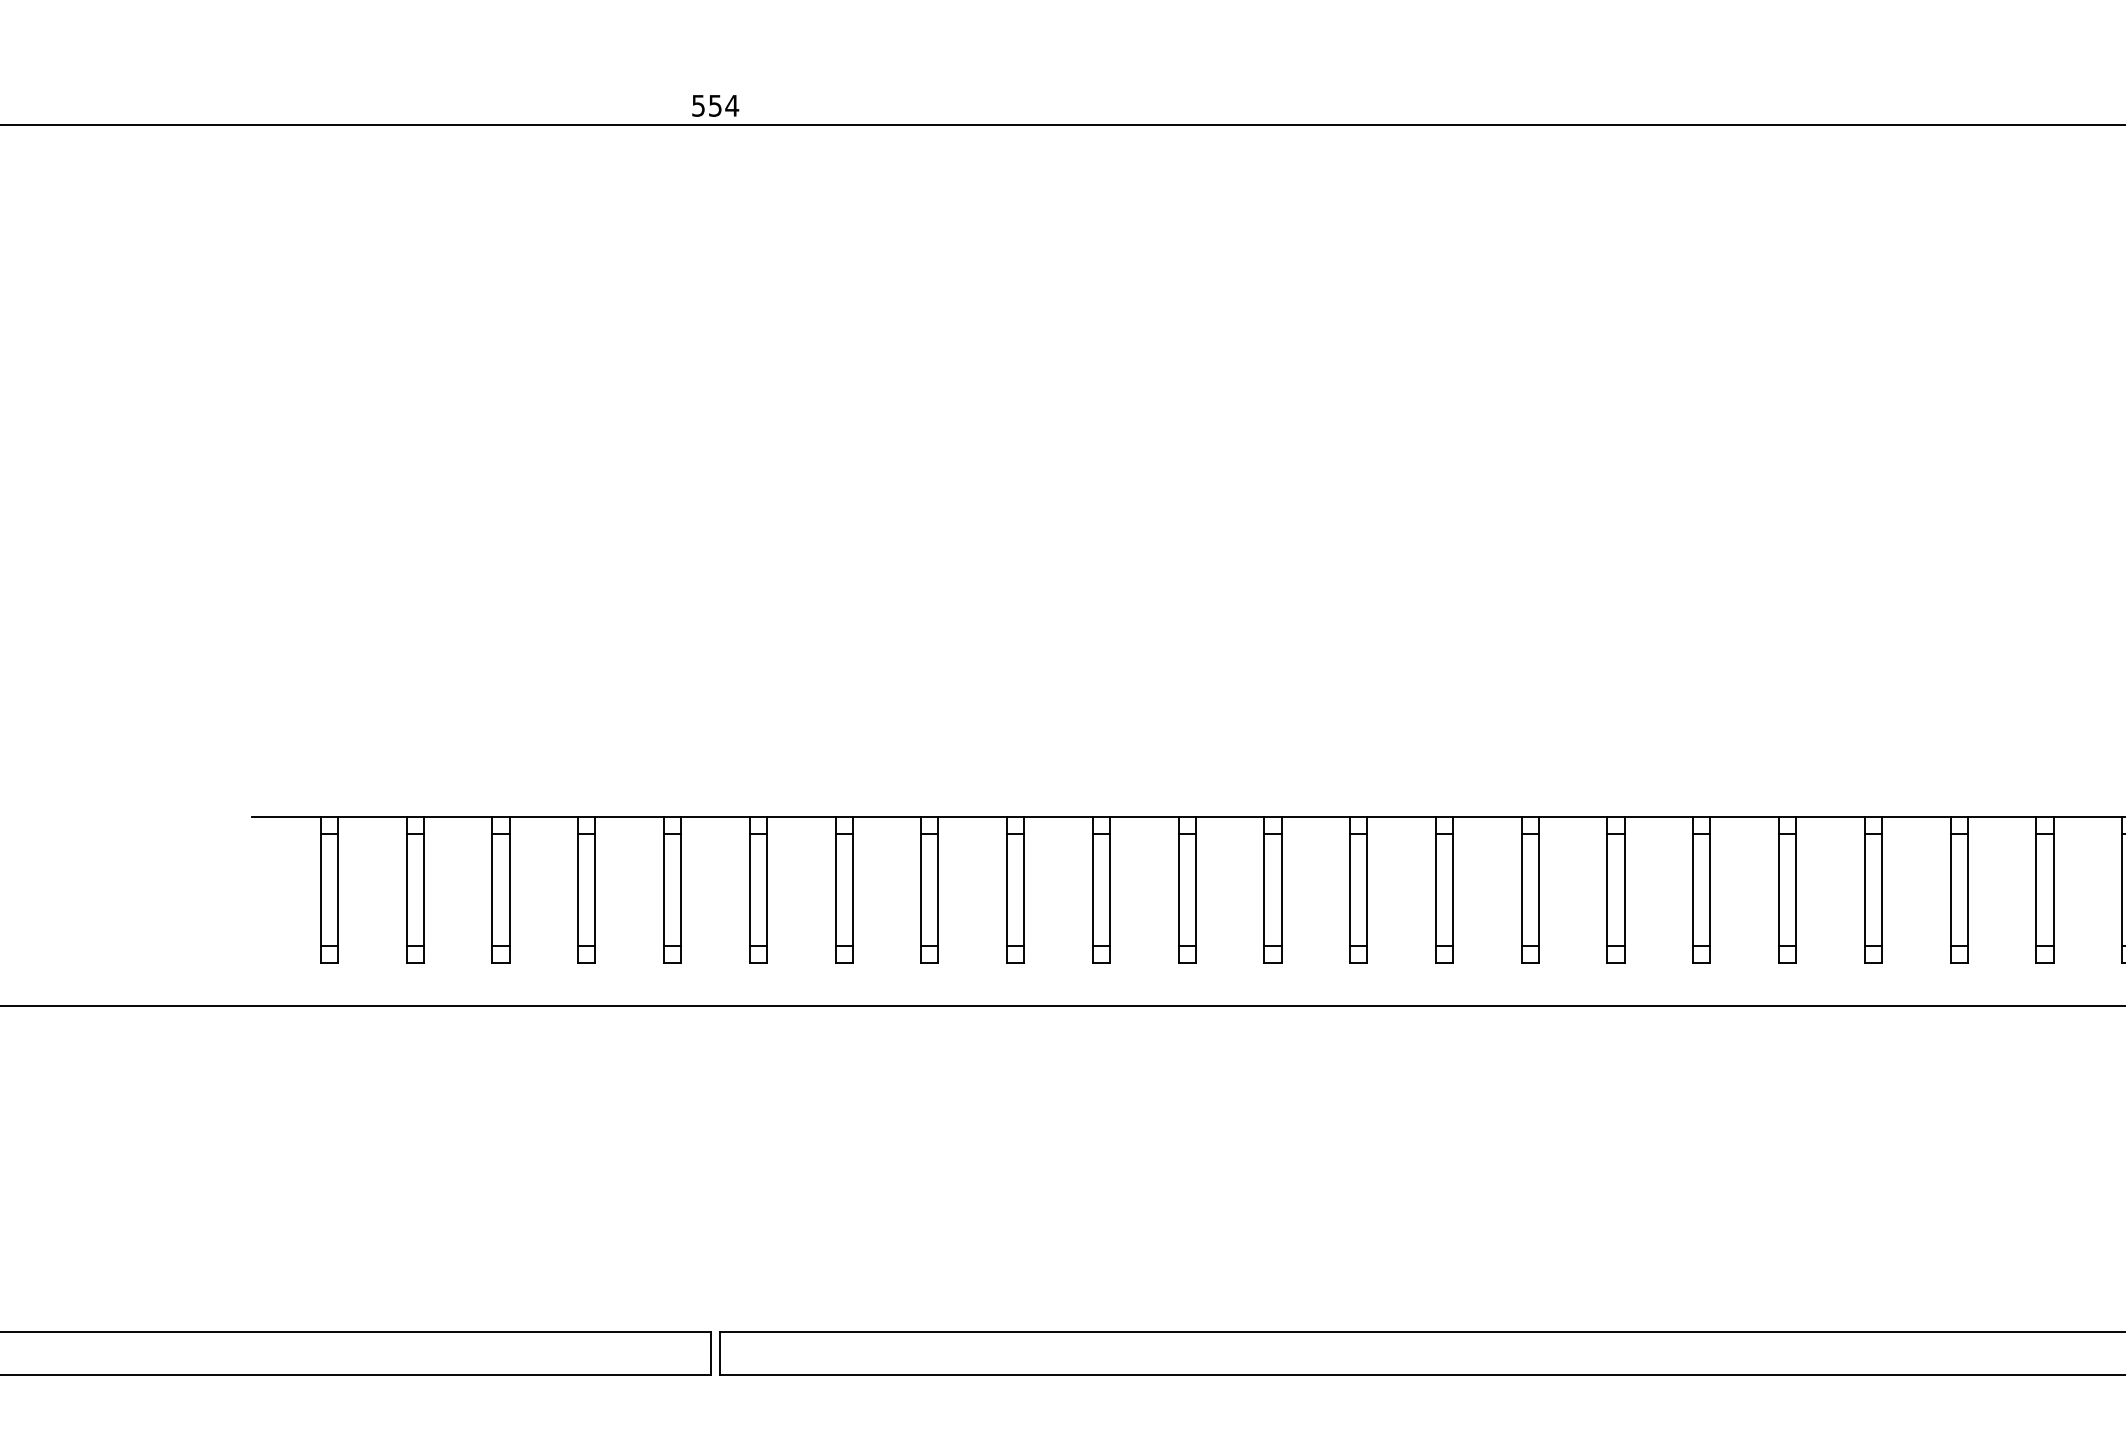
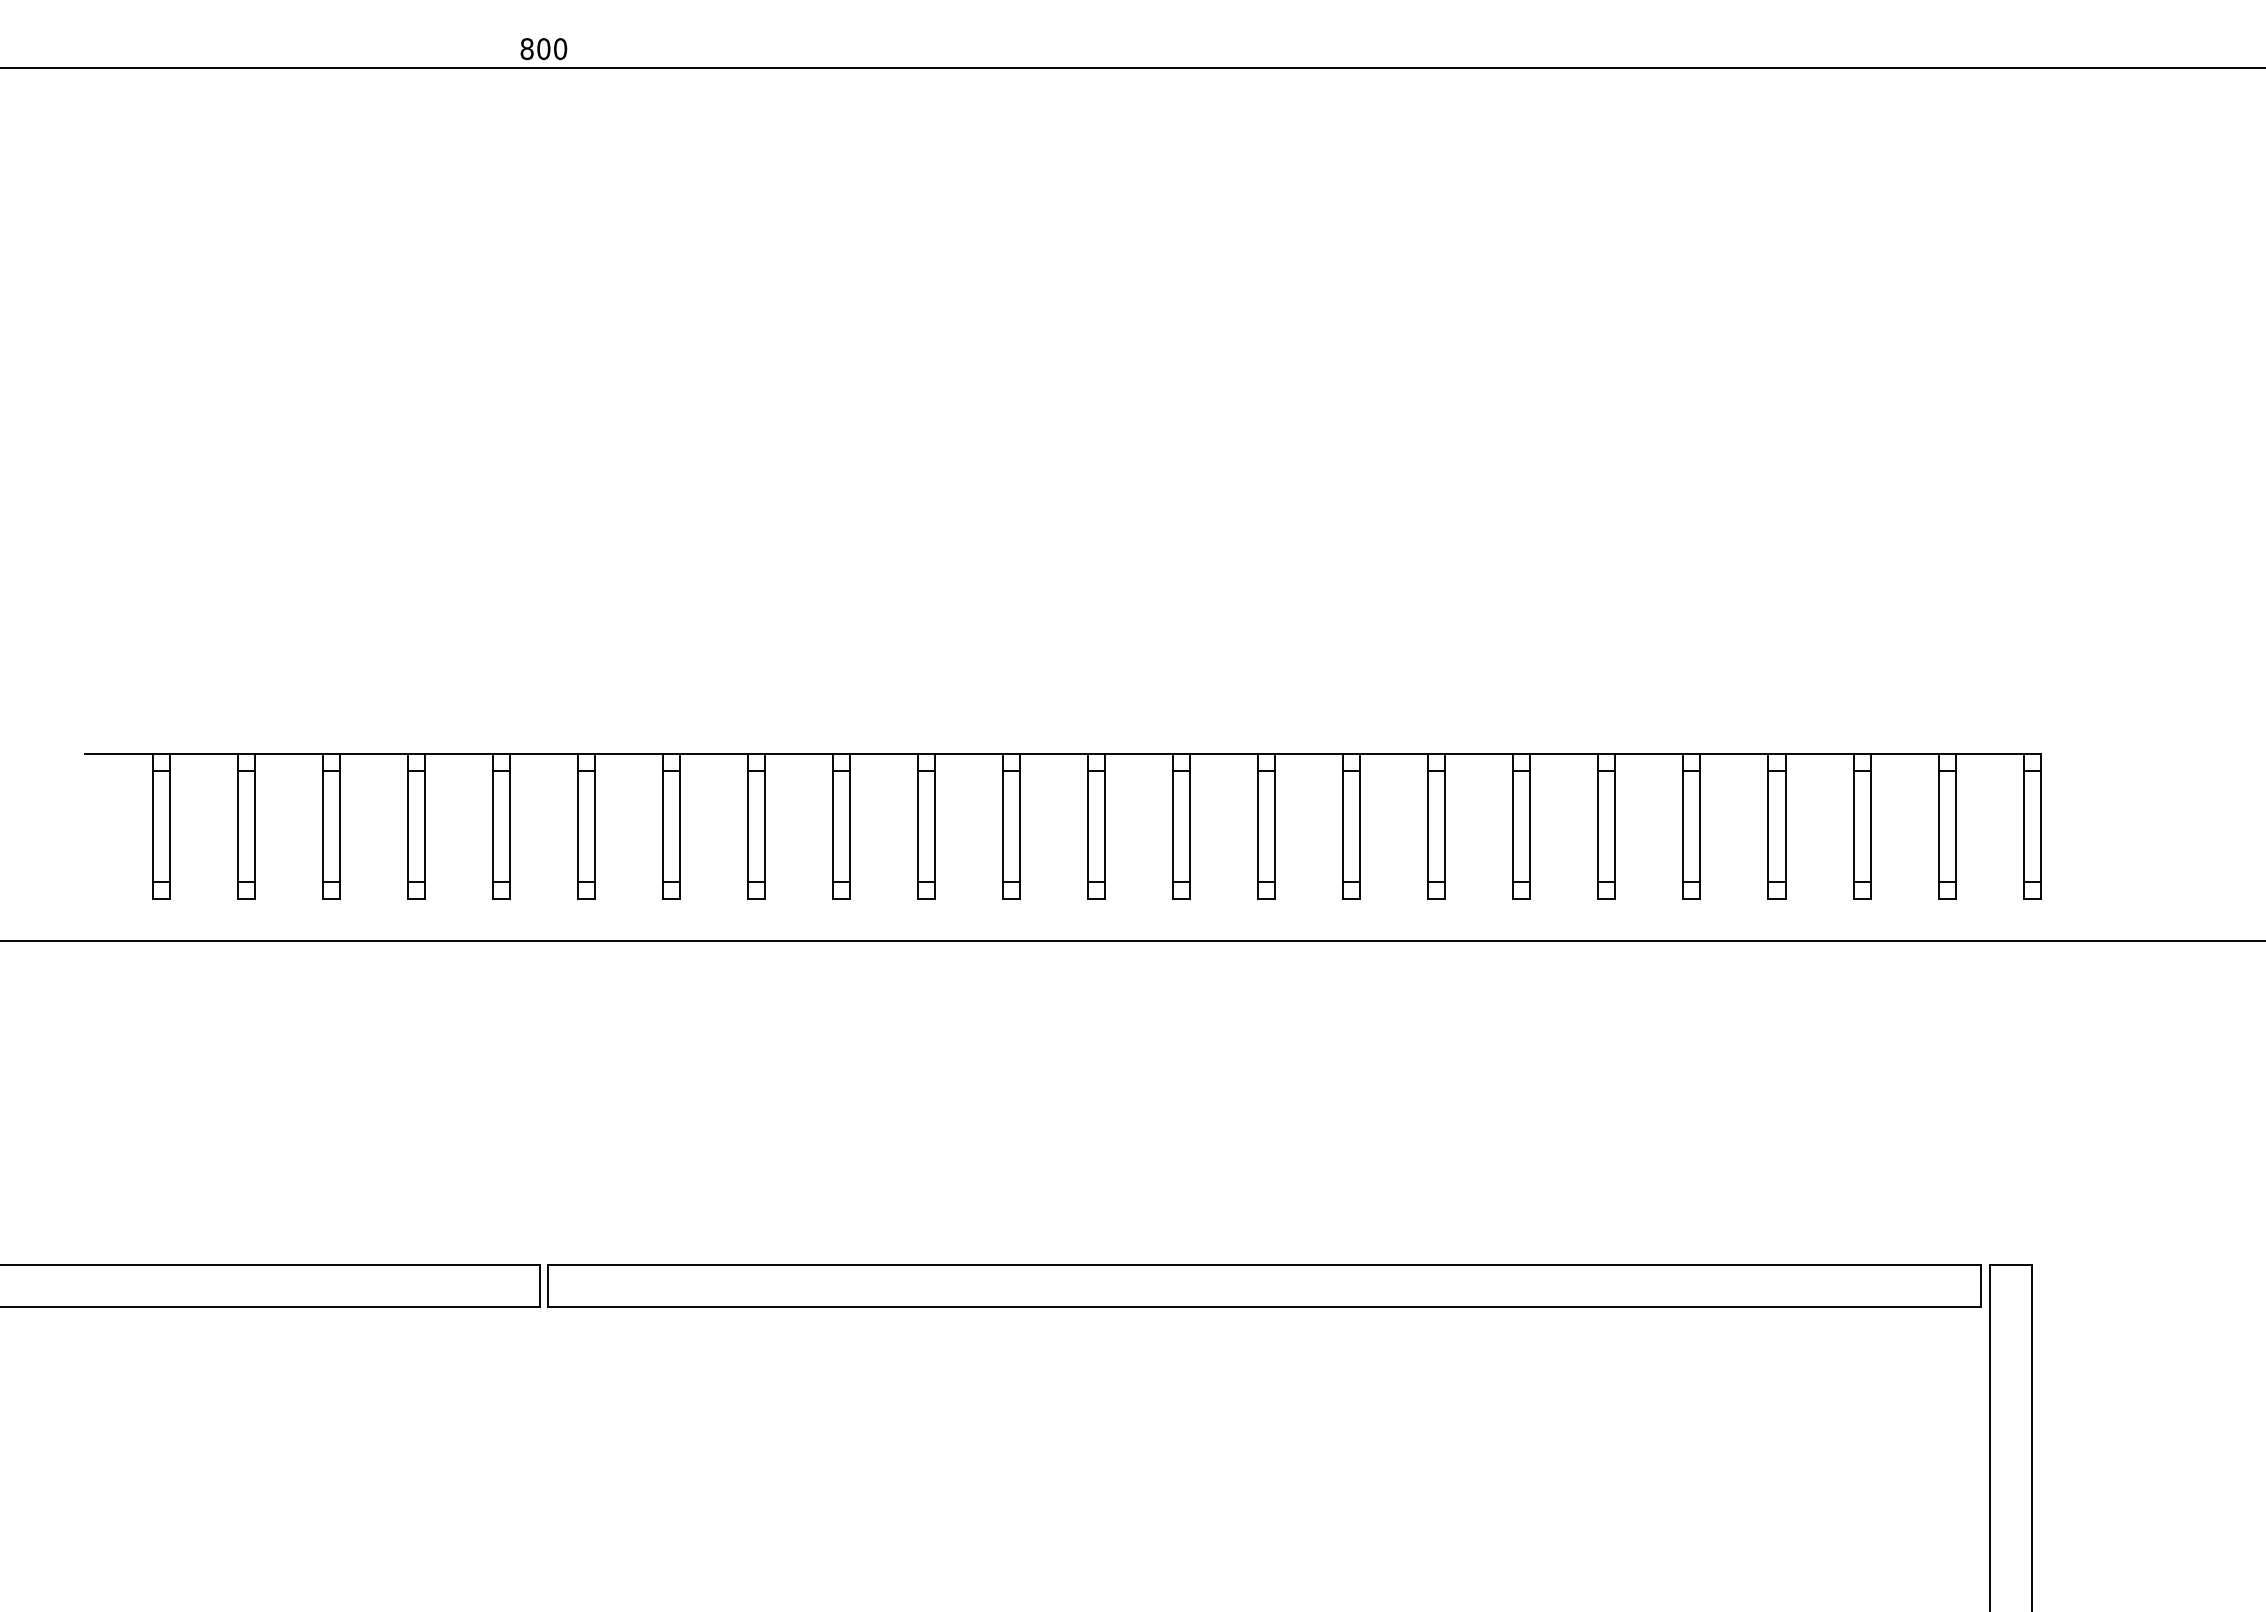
text: (715, 106) -> (543, 49), 554 -> 800

